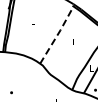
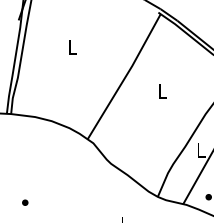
line: (58, 34) -> (127, 75), dashed -> solid

